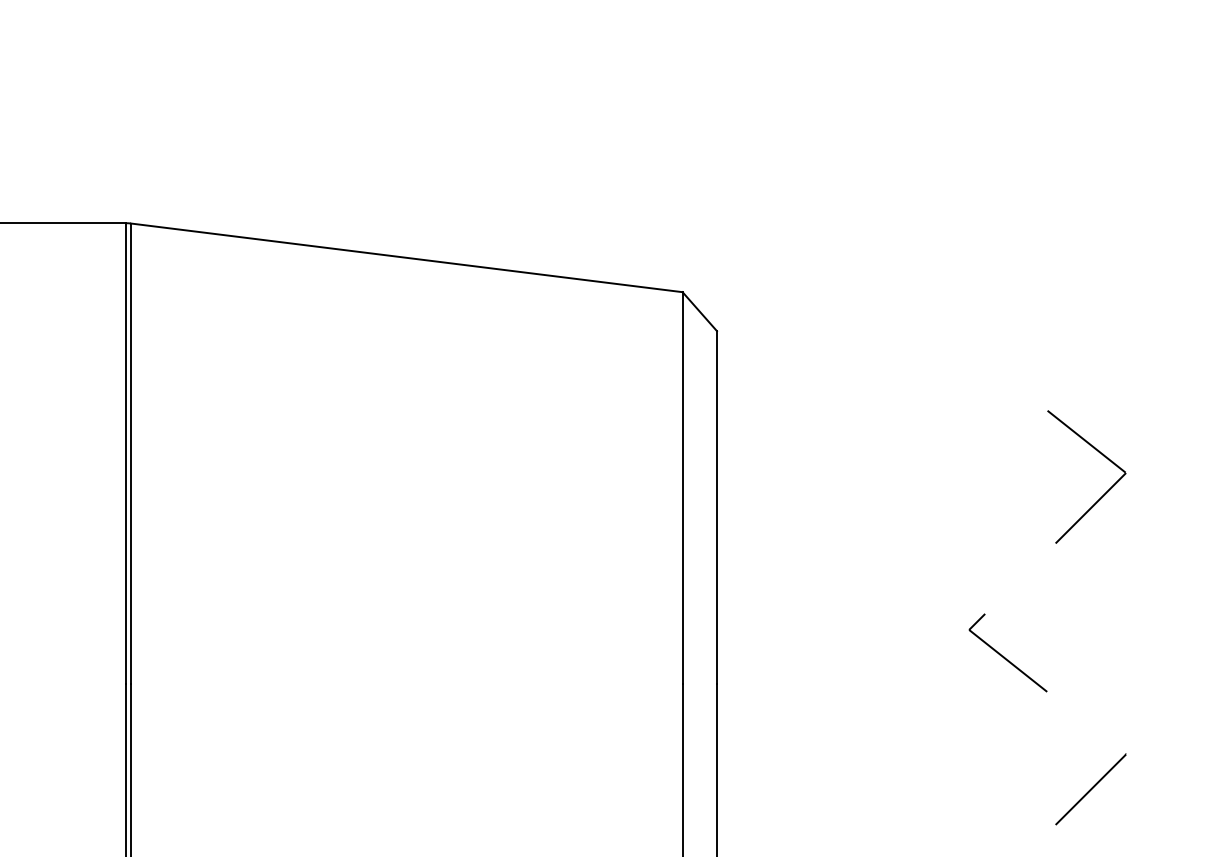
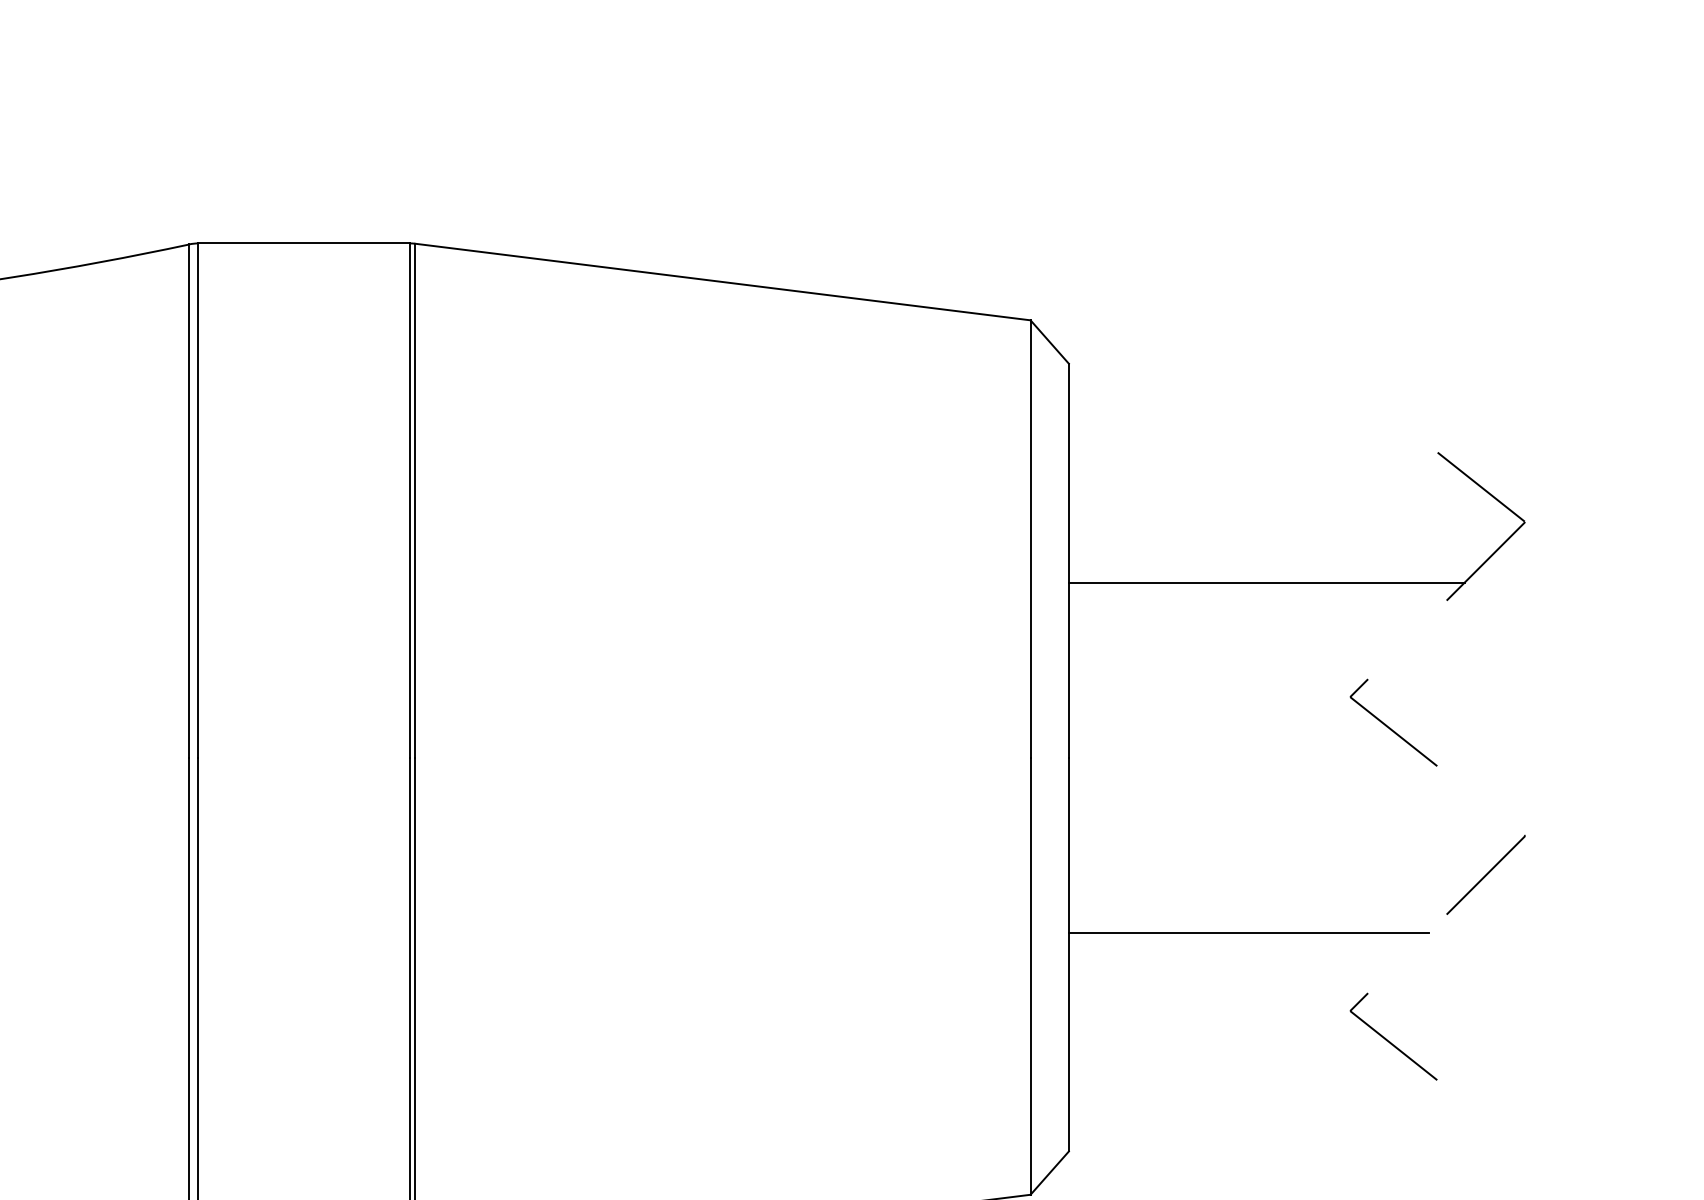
line: (894, 527) -> (1266, 582), added
line: (877, 840) -> (1248, 932), added

